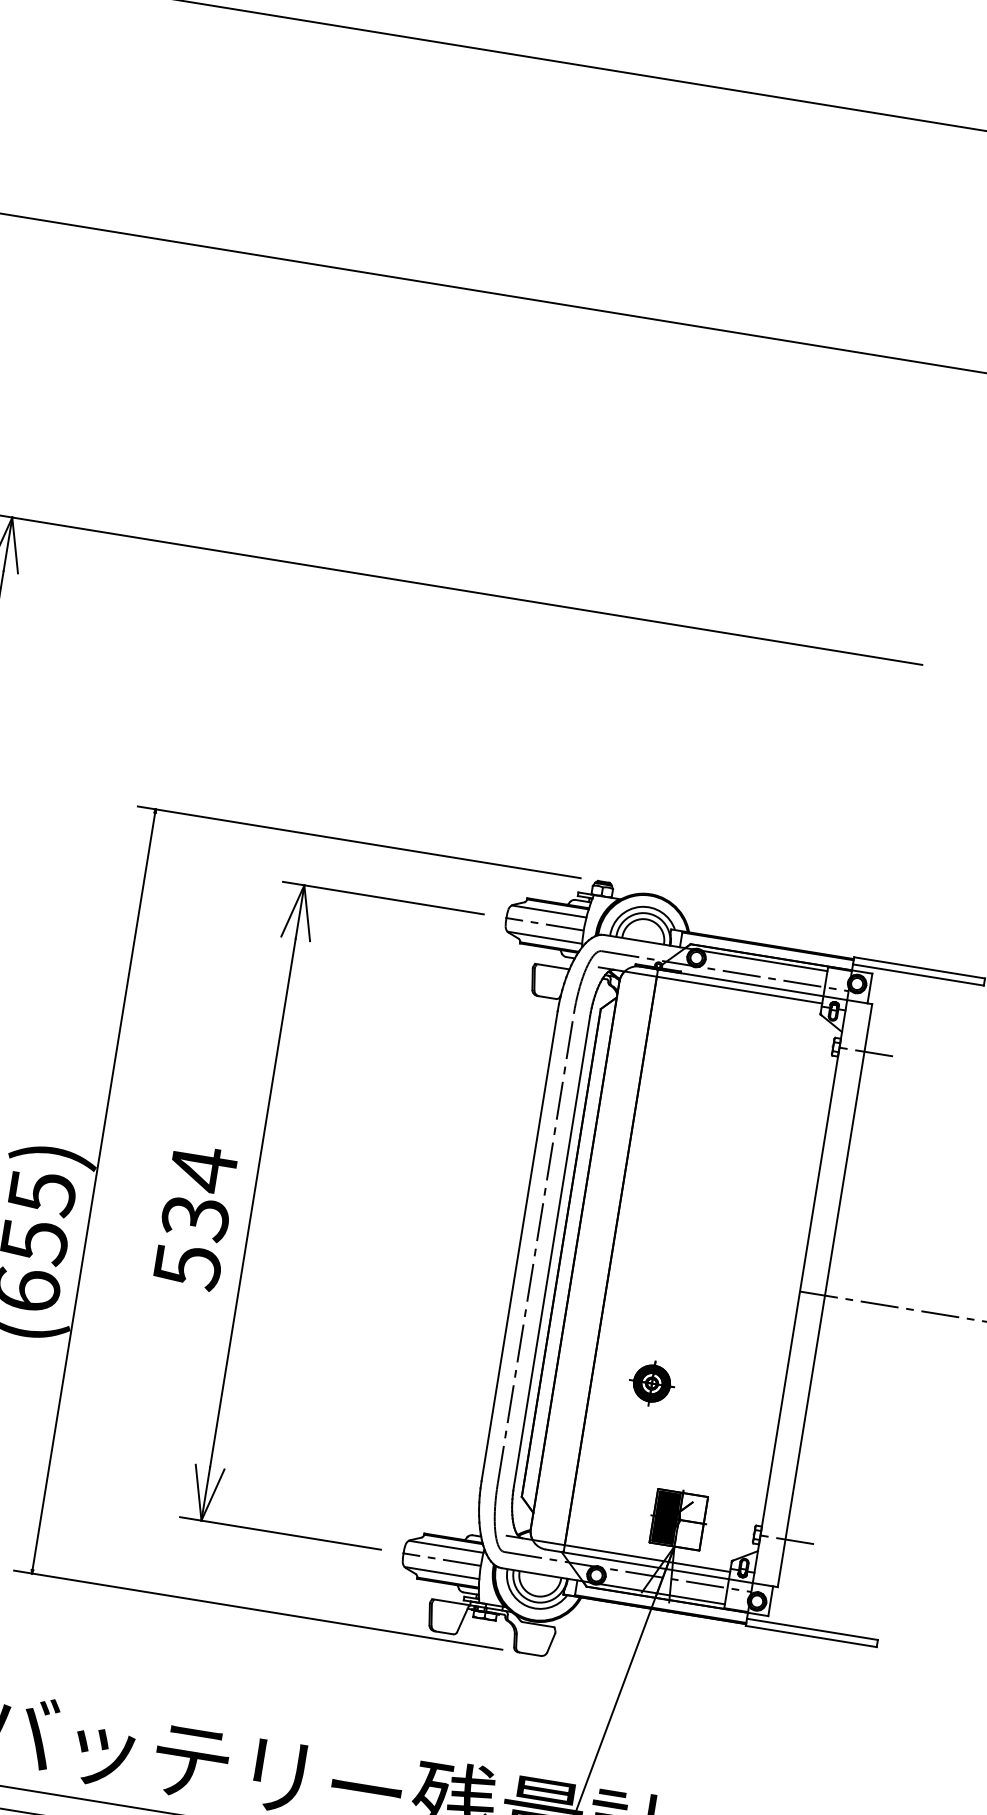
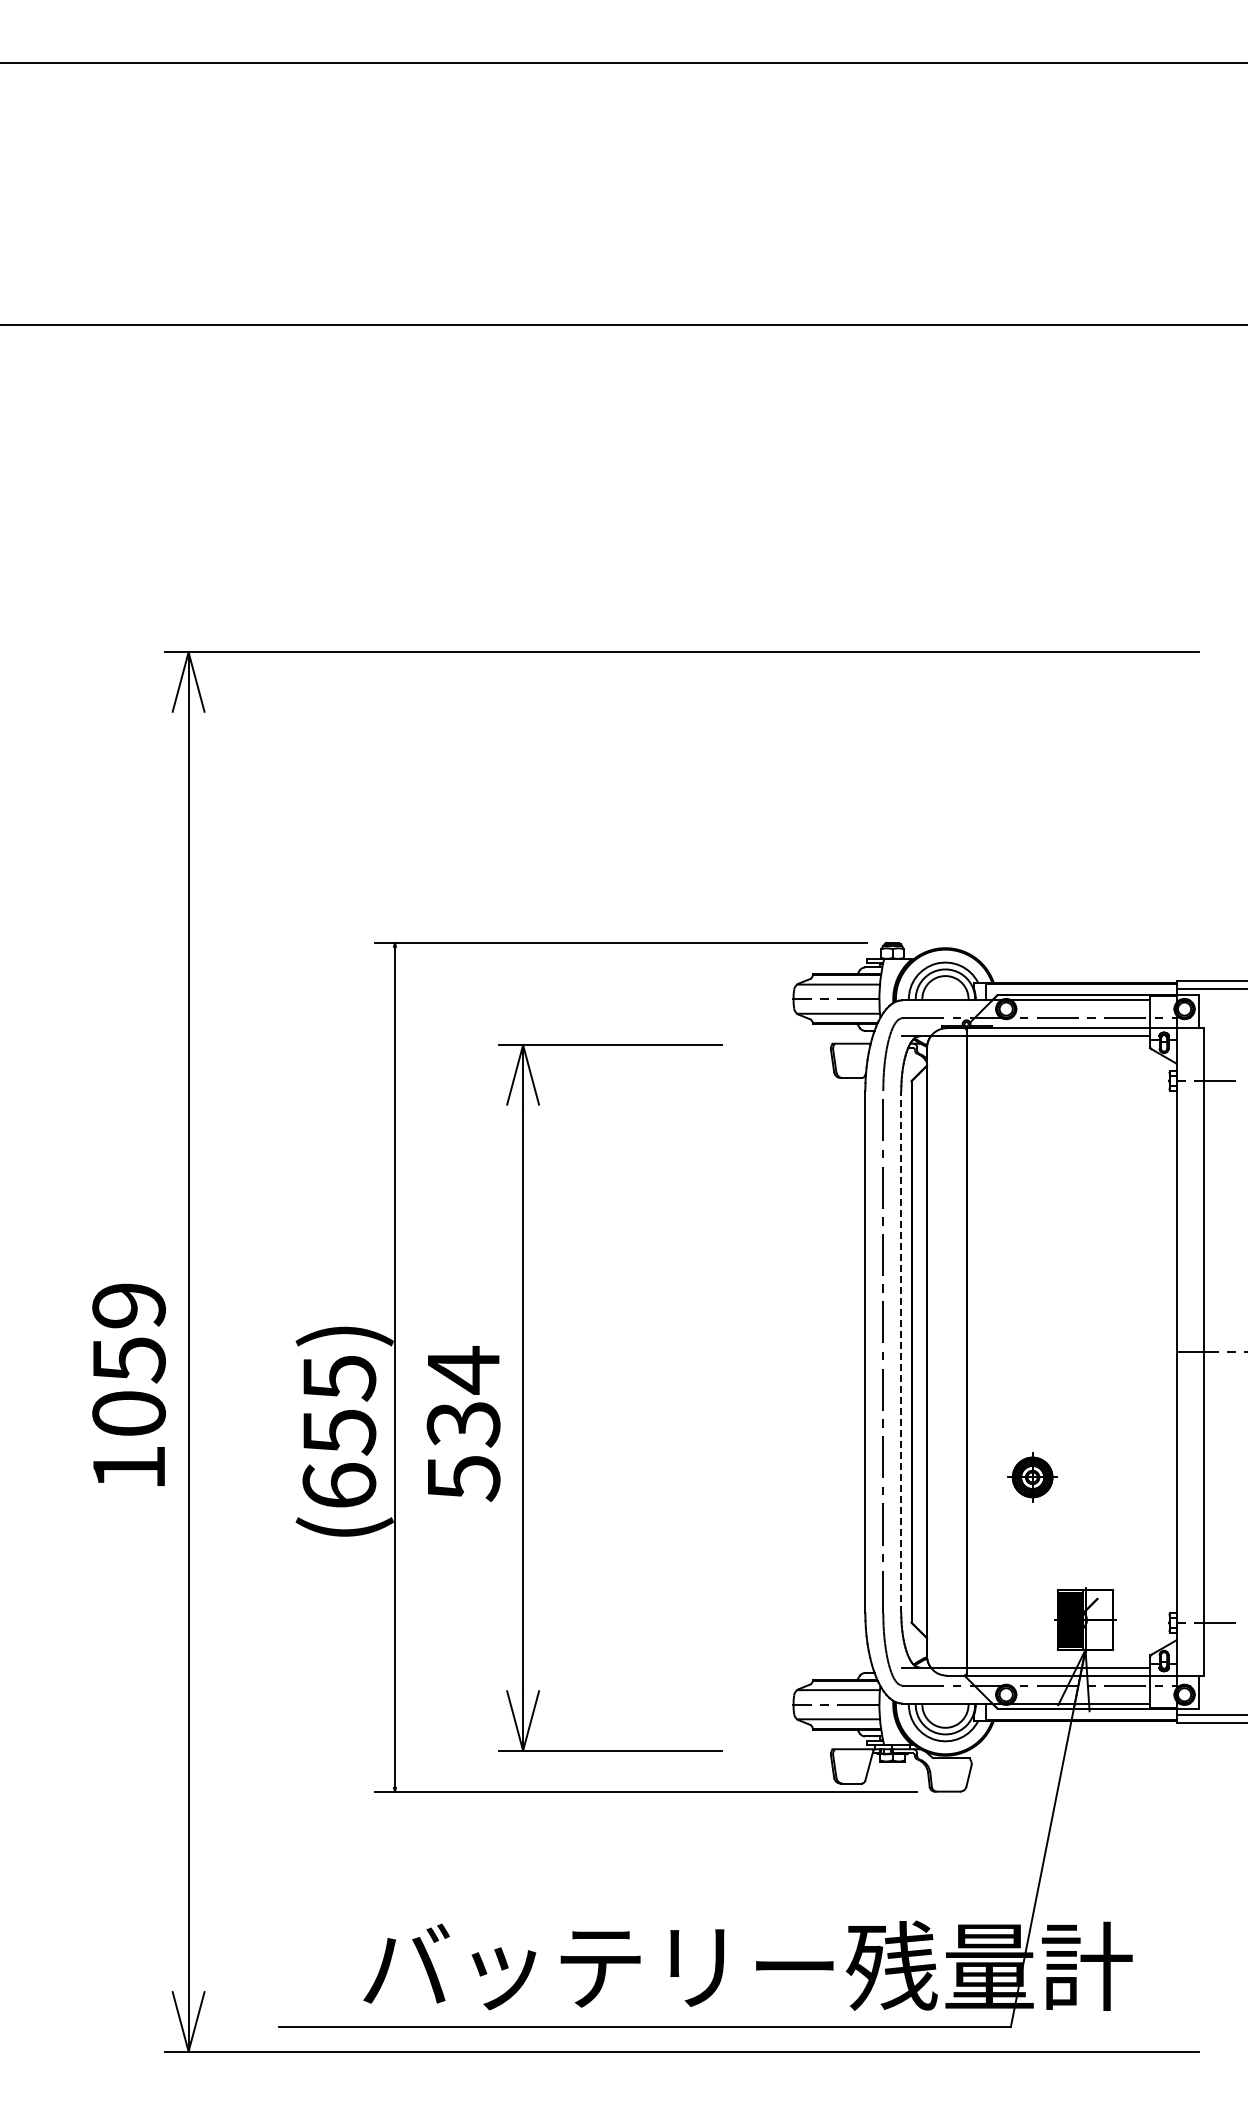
part: (253, 1202) -> (523, 1397), moved
line: (552, 1251) -> (901, 1351), solid -> dashed

